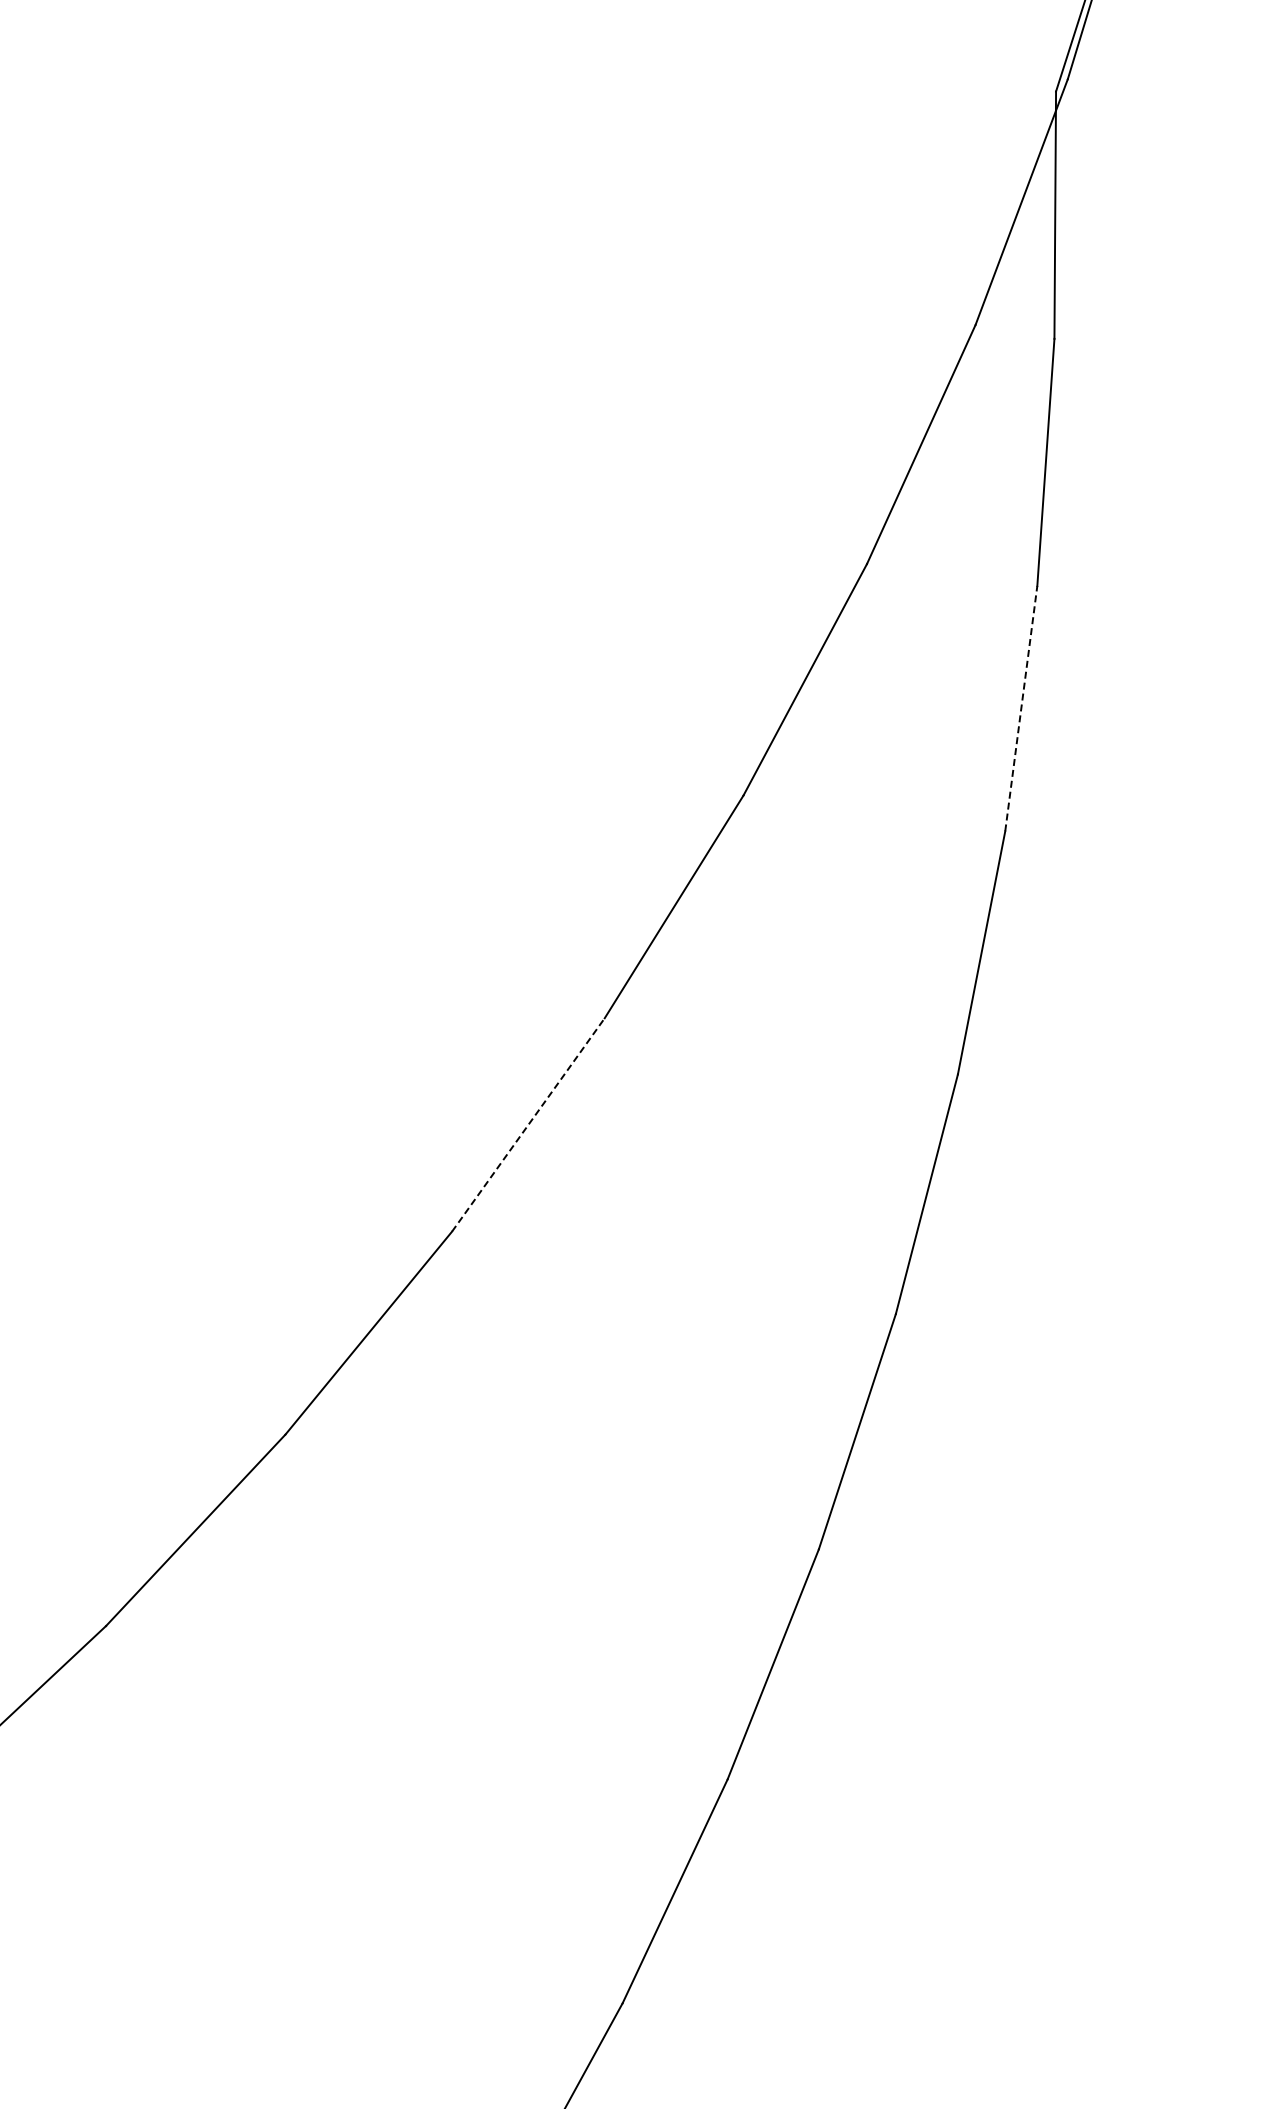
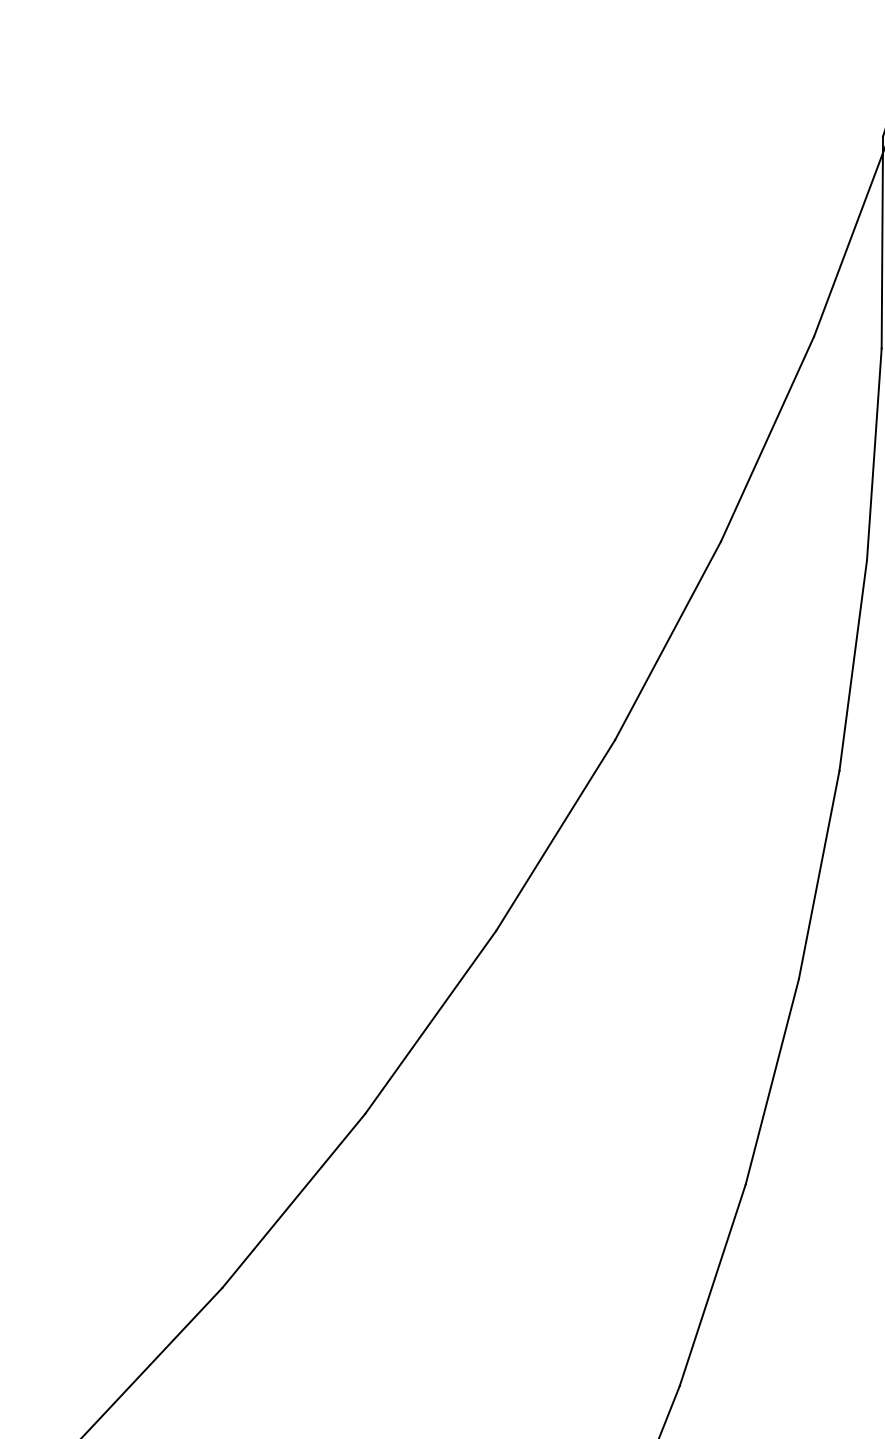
line: (1021, 708) -> (853, 665), dashed -> solid
line: (528, 1124) -> (430, 1021), dashed -> solid

